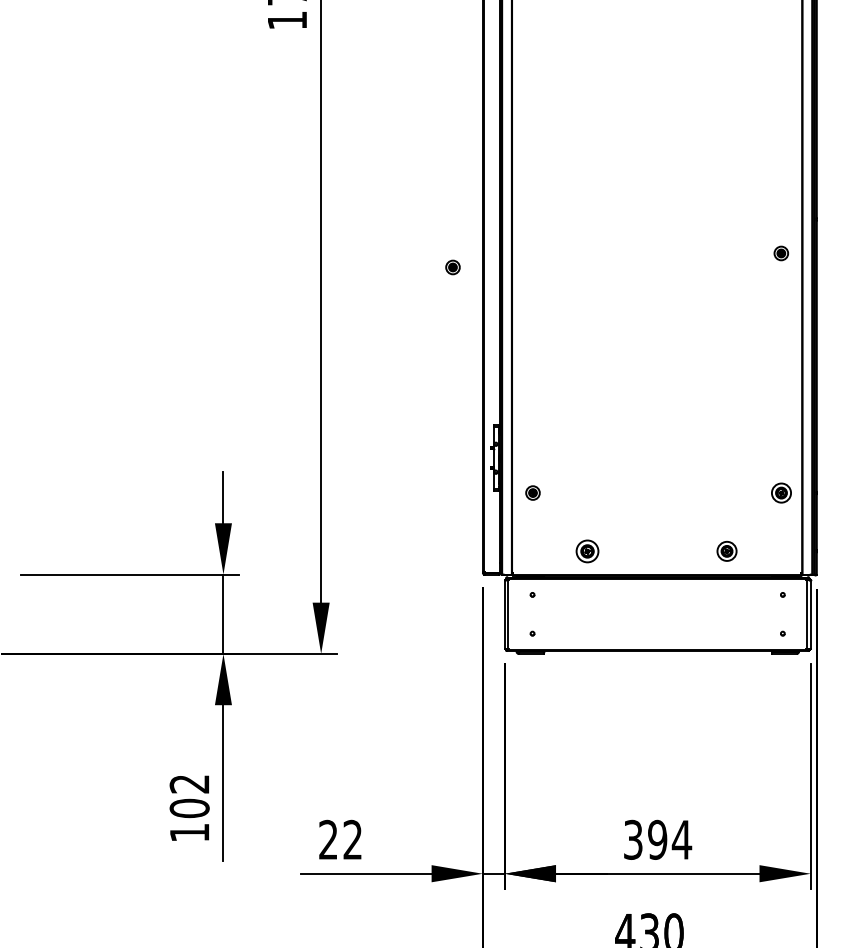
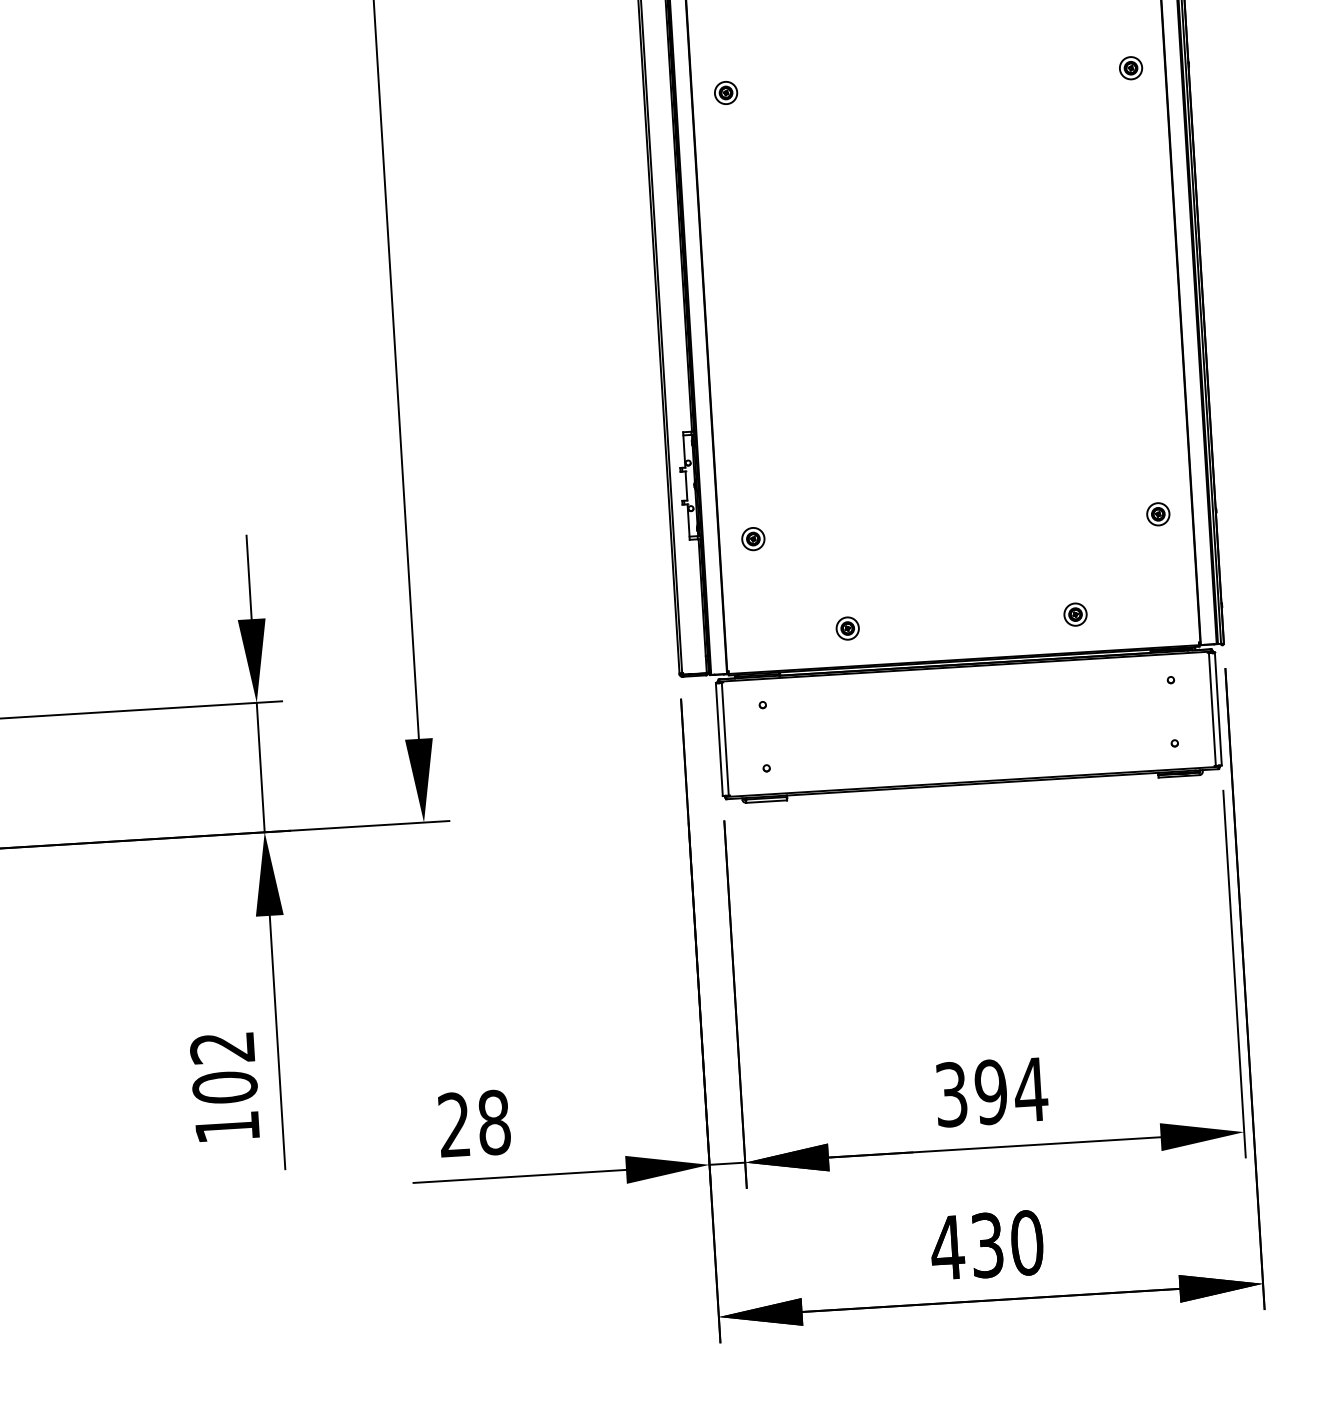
part: (780, 253) -> (1129, 68), moved
part: (452, 267) -> (725, 93), moved
part: (780, 492) -> (1156, 513), size x0.71
part: (586, 550) -> (846, 627), size x0.62
part: (726, 550) -> (1074, 613), size x0.71
text: (352, 839) -> (493, 1121), 22 -> 28

